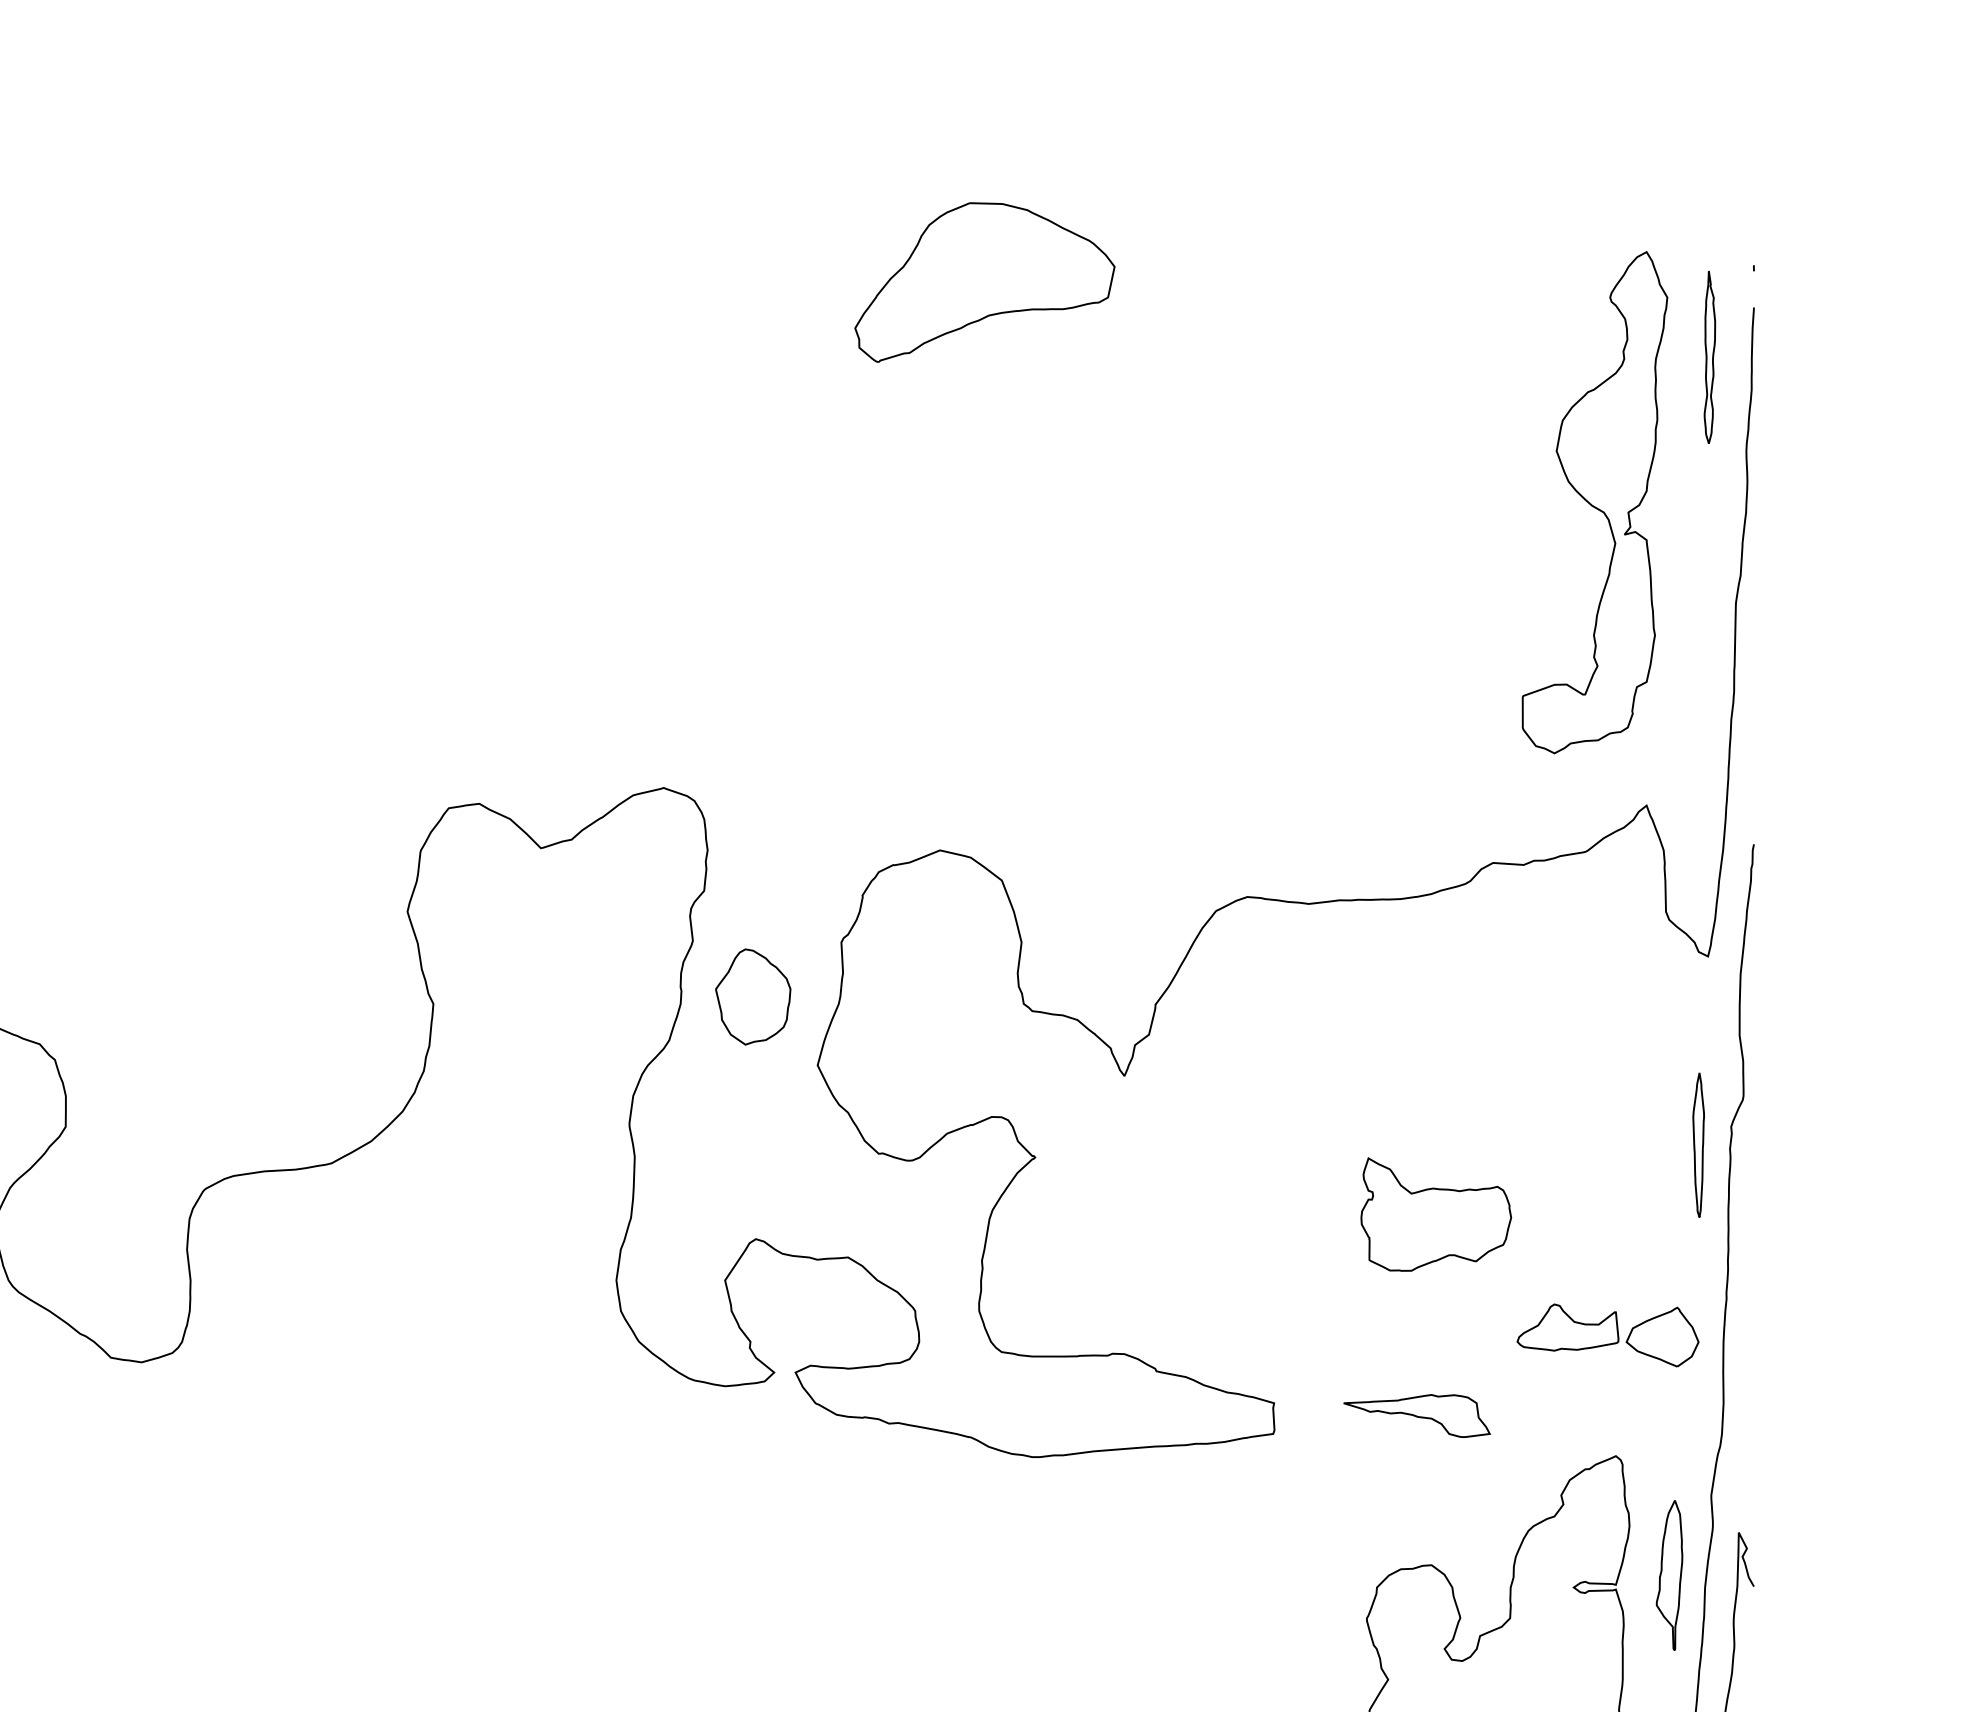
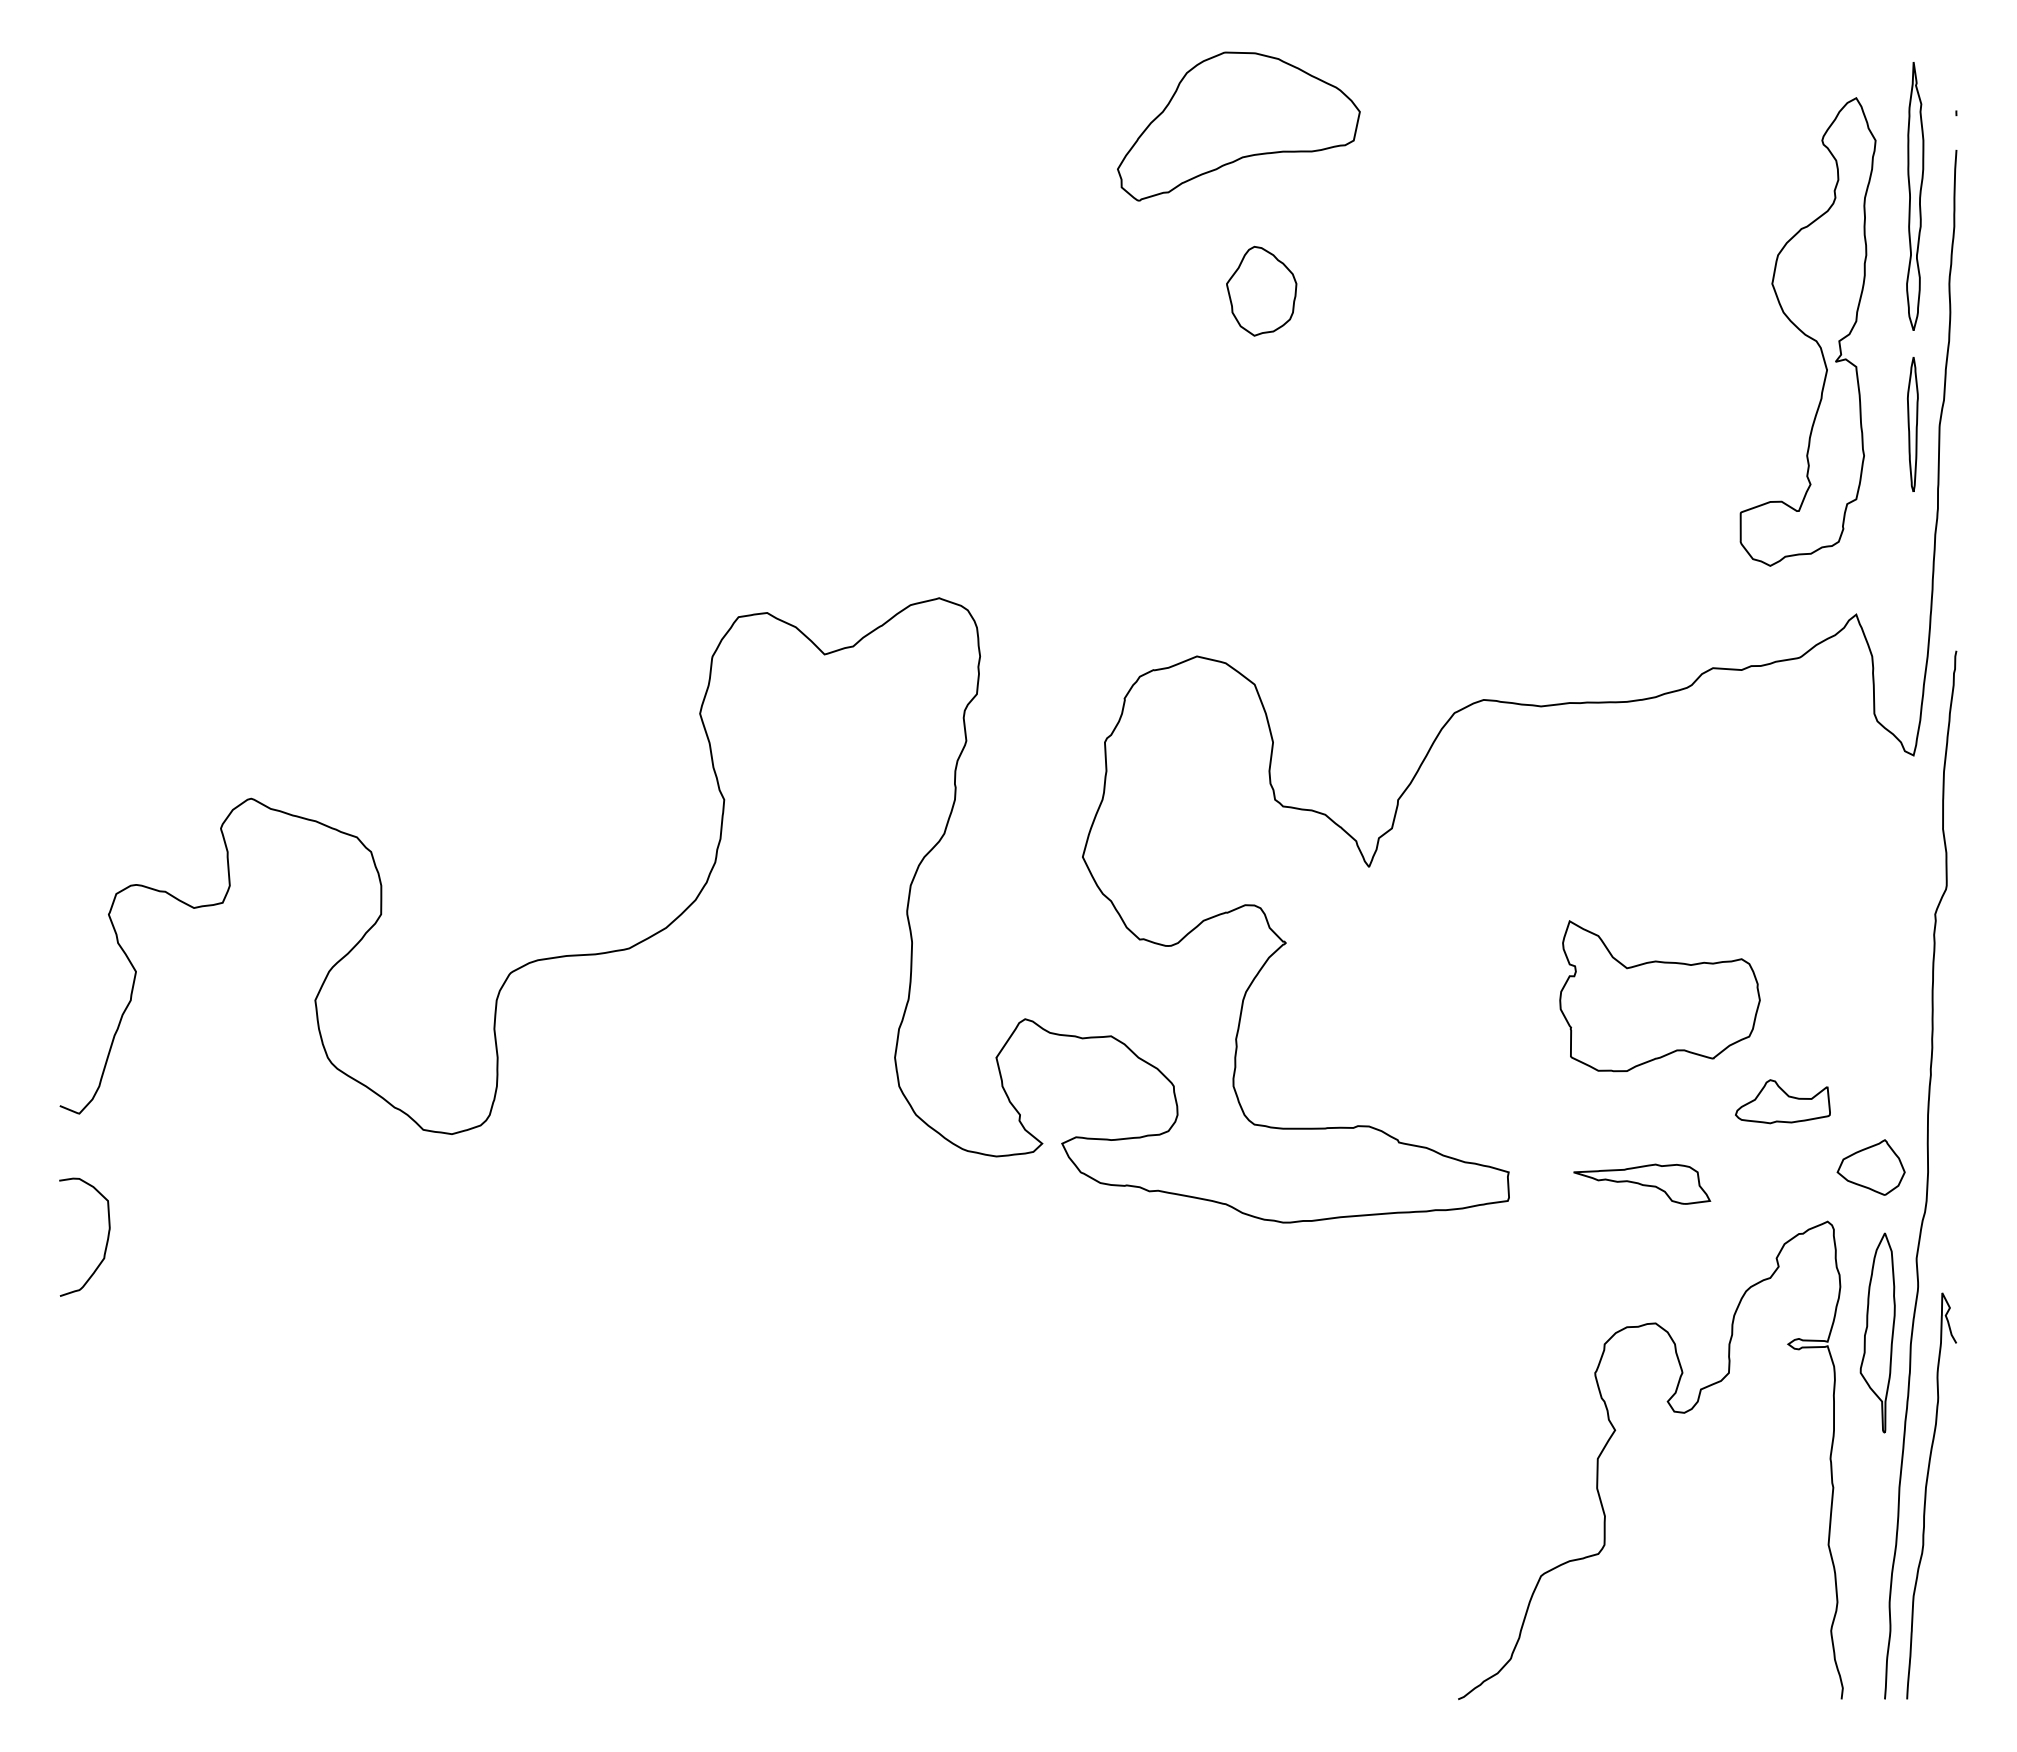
part: (1710, 357) -> (1915, 196), size x1.67
part: (753, 996) -> (1261, 290), moved
part: (1698, 1145) -> (1912, 424), moved
part: (1435, 1214) -> (1659, 996), size x1.43
part: (1661, 1336) -> (1870, 1167), moved
part: (1669, 1574) -> (1877, 1332), size x1.43

